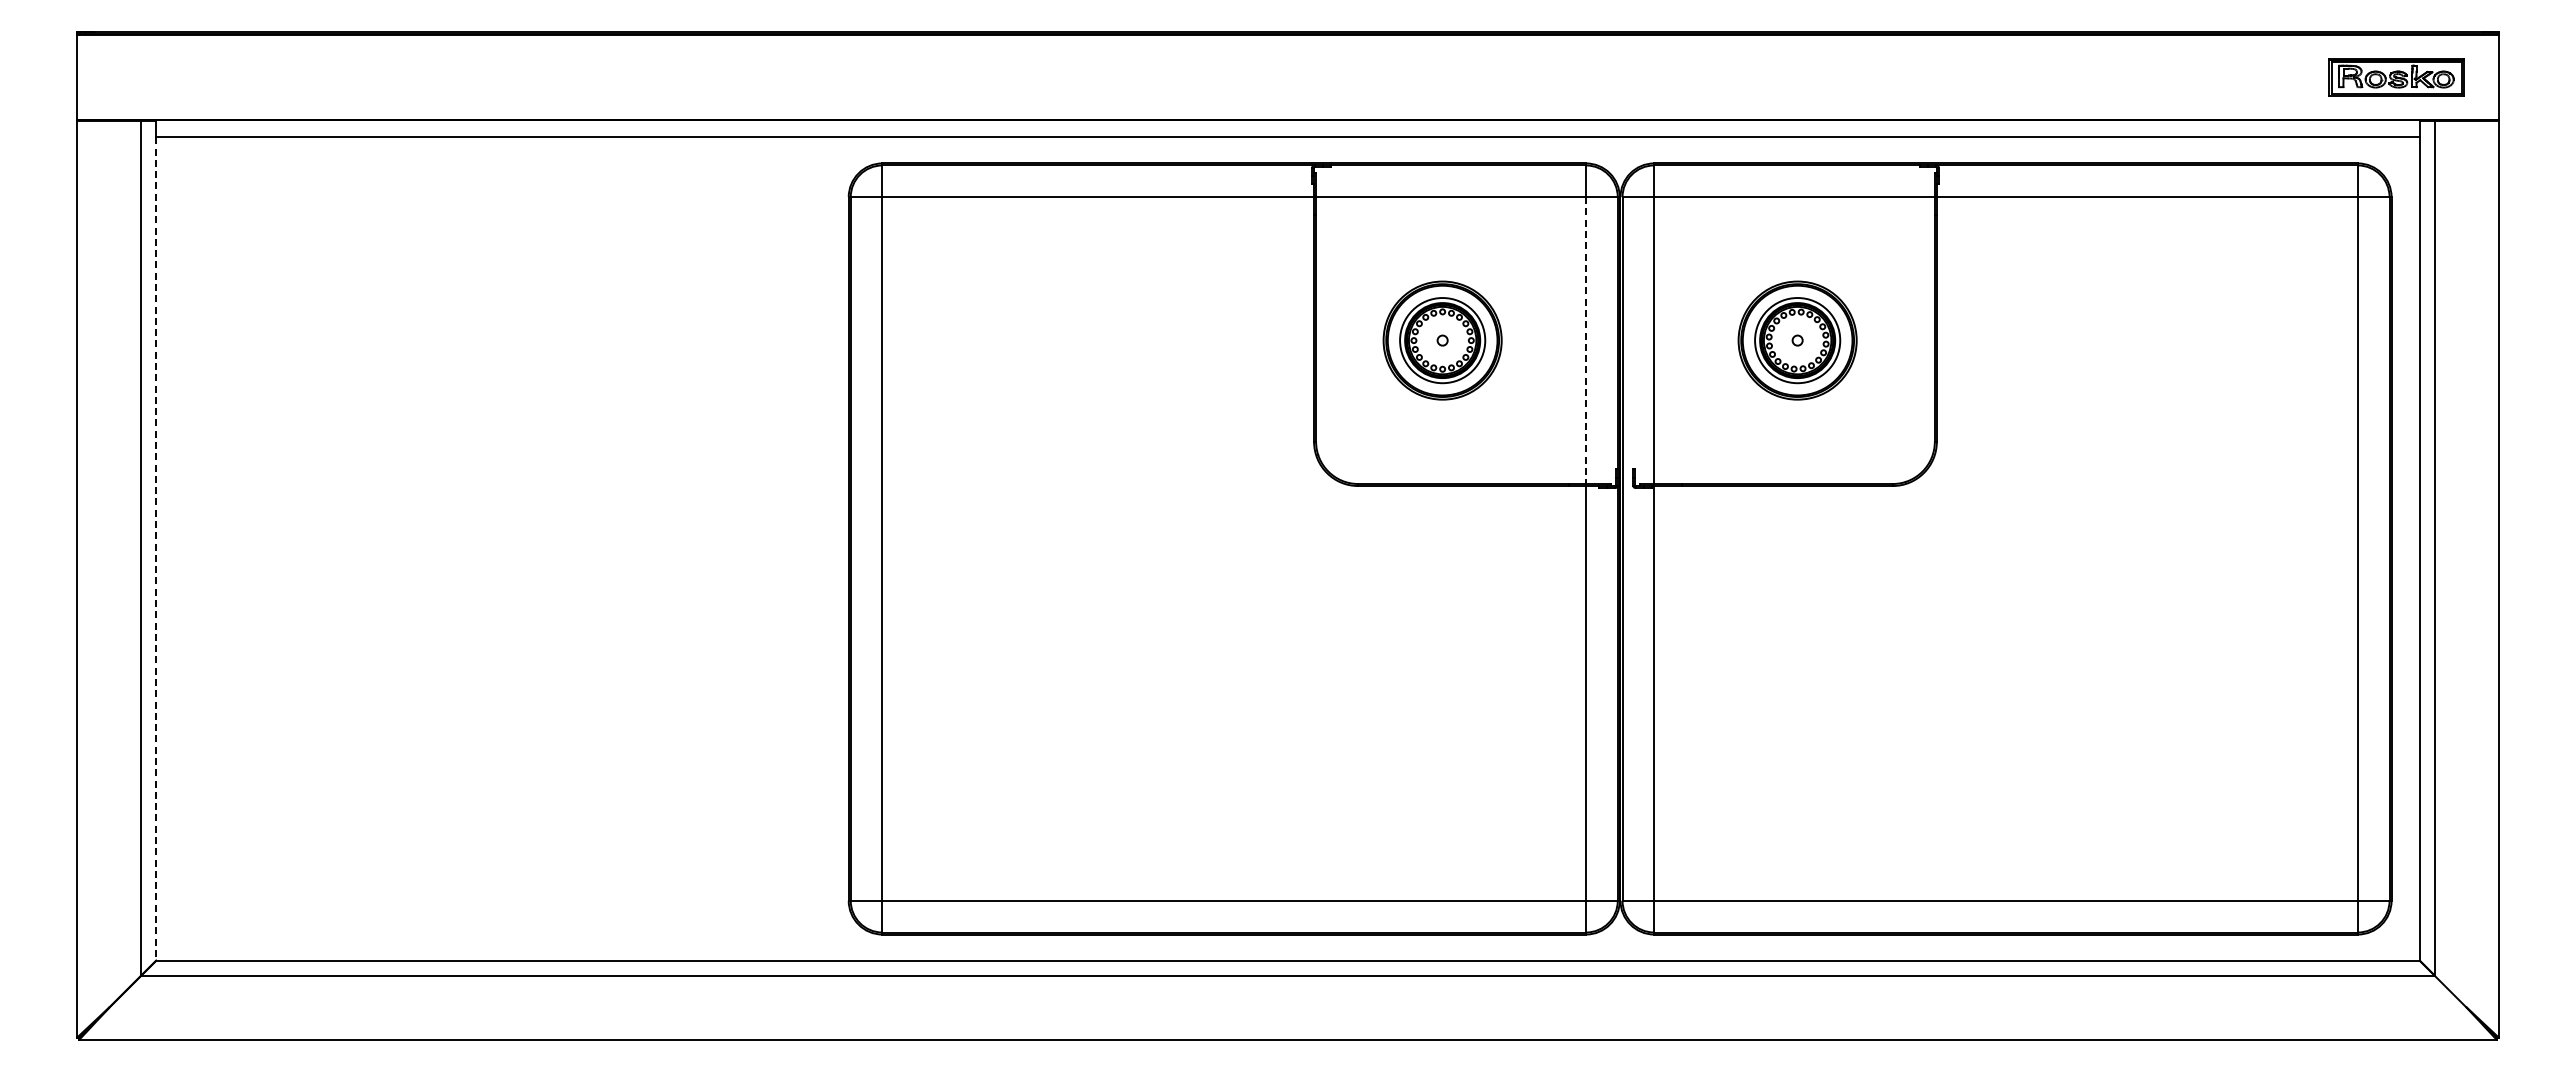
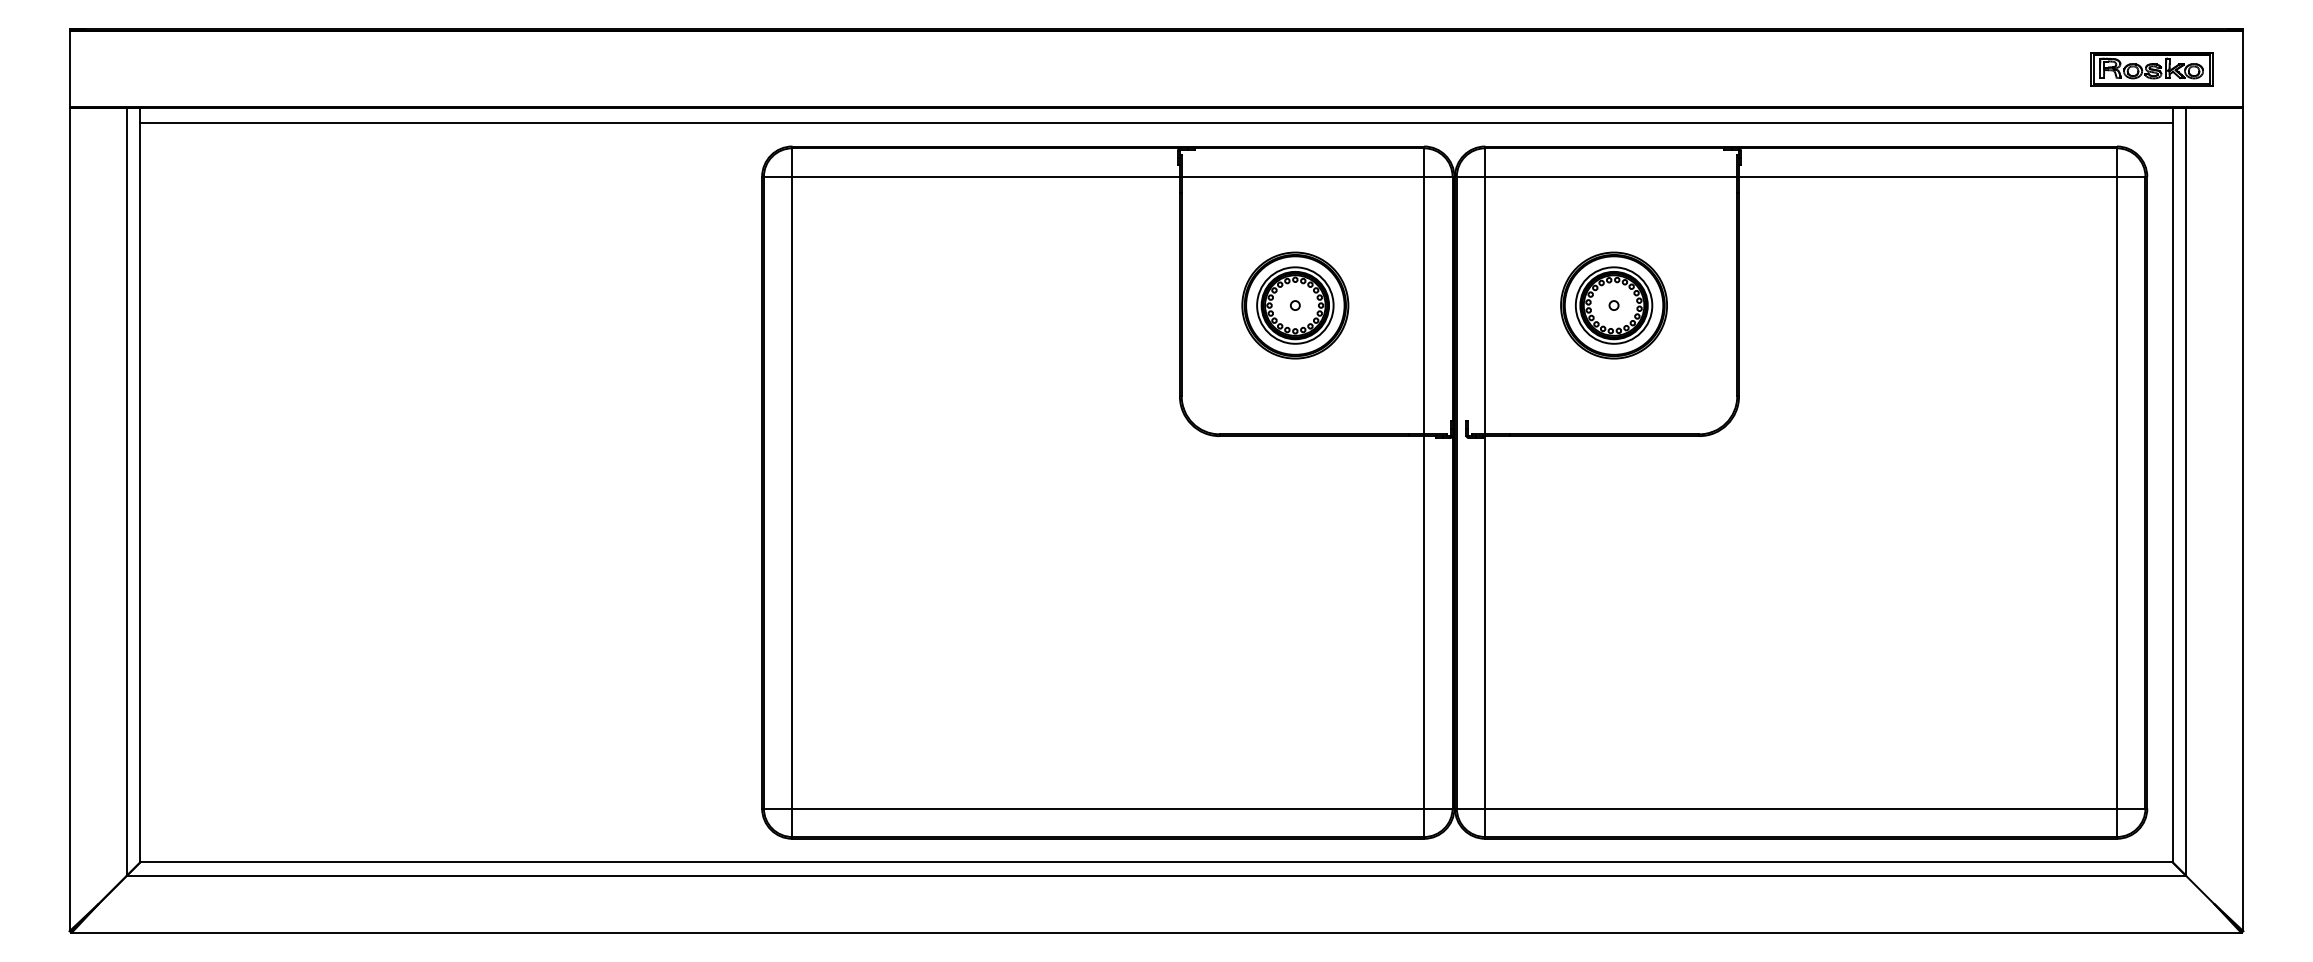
line: (1586, 341) -> (1424, 306), dashed -> solid
line: (156, 548) -> (140, 492), dashed -> solid

